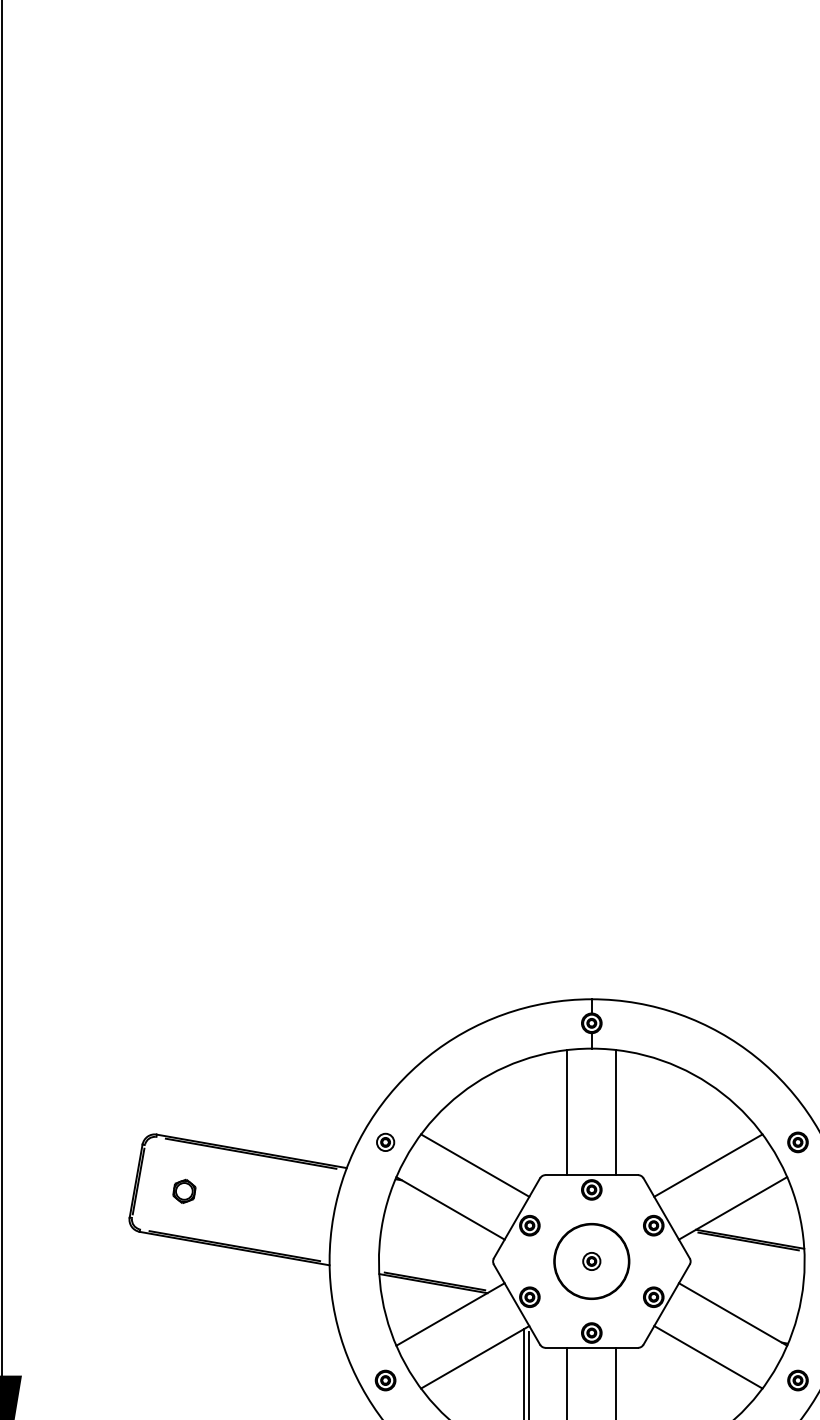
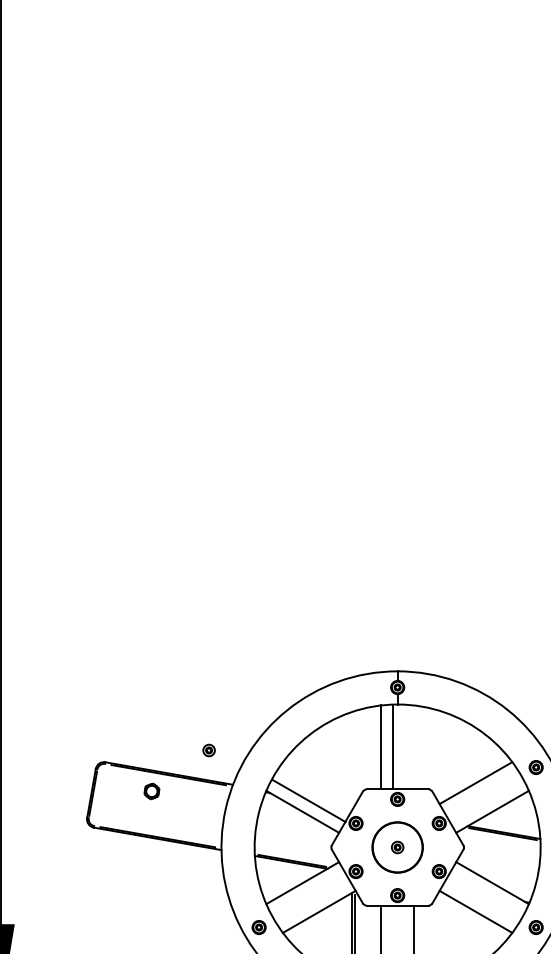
line: (616, 1112) -> (393, 747), moved
part: (384, 1142) -> (208, 750), moved
line: (474, 1166) -> (308, 801), moved
part: (183, 1191) -> (151, 791), moved

